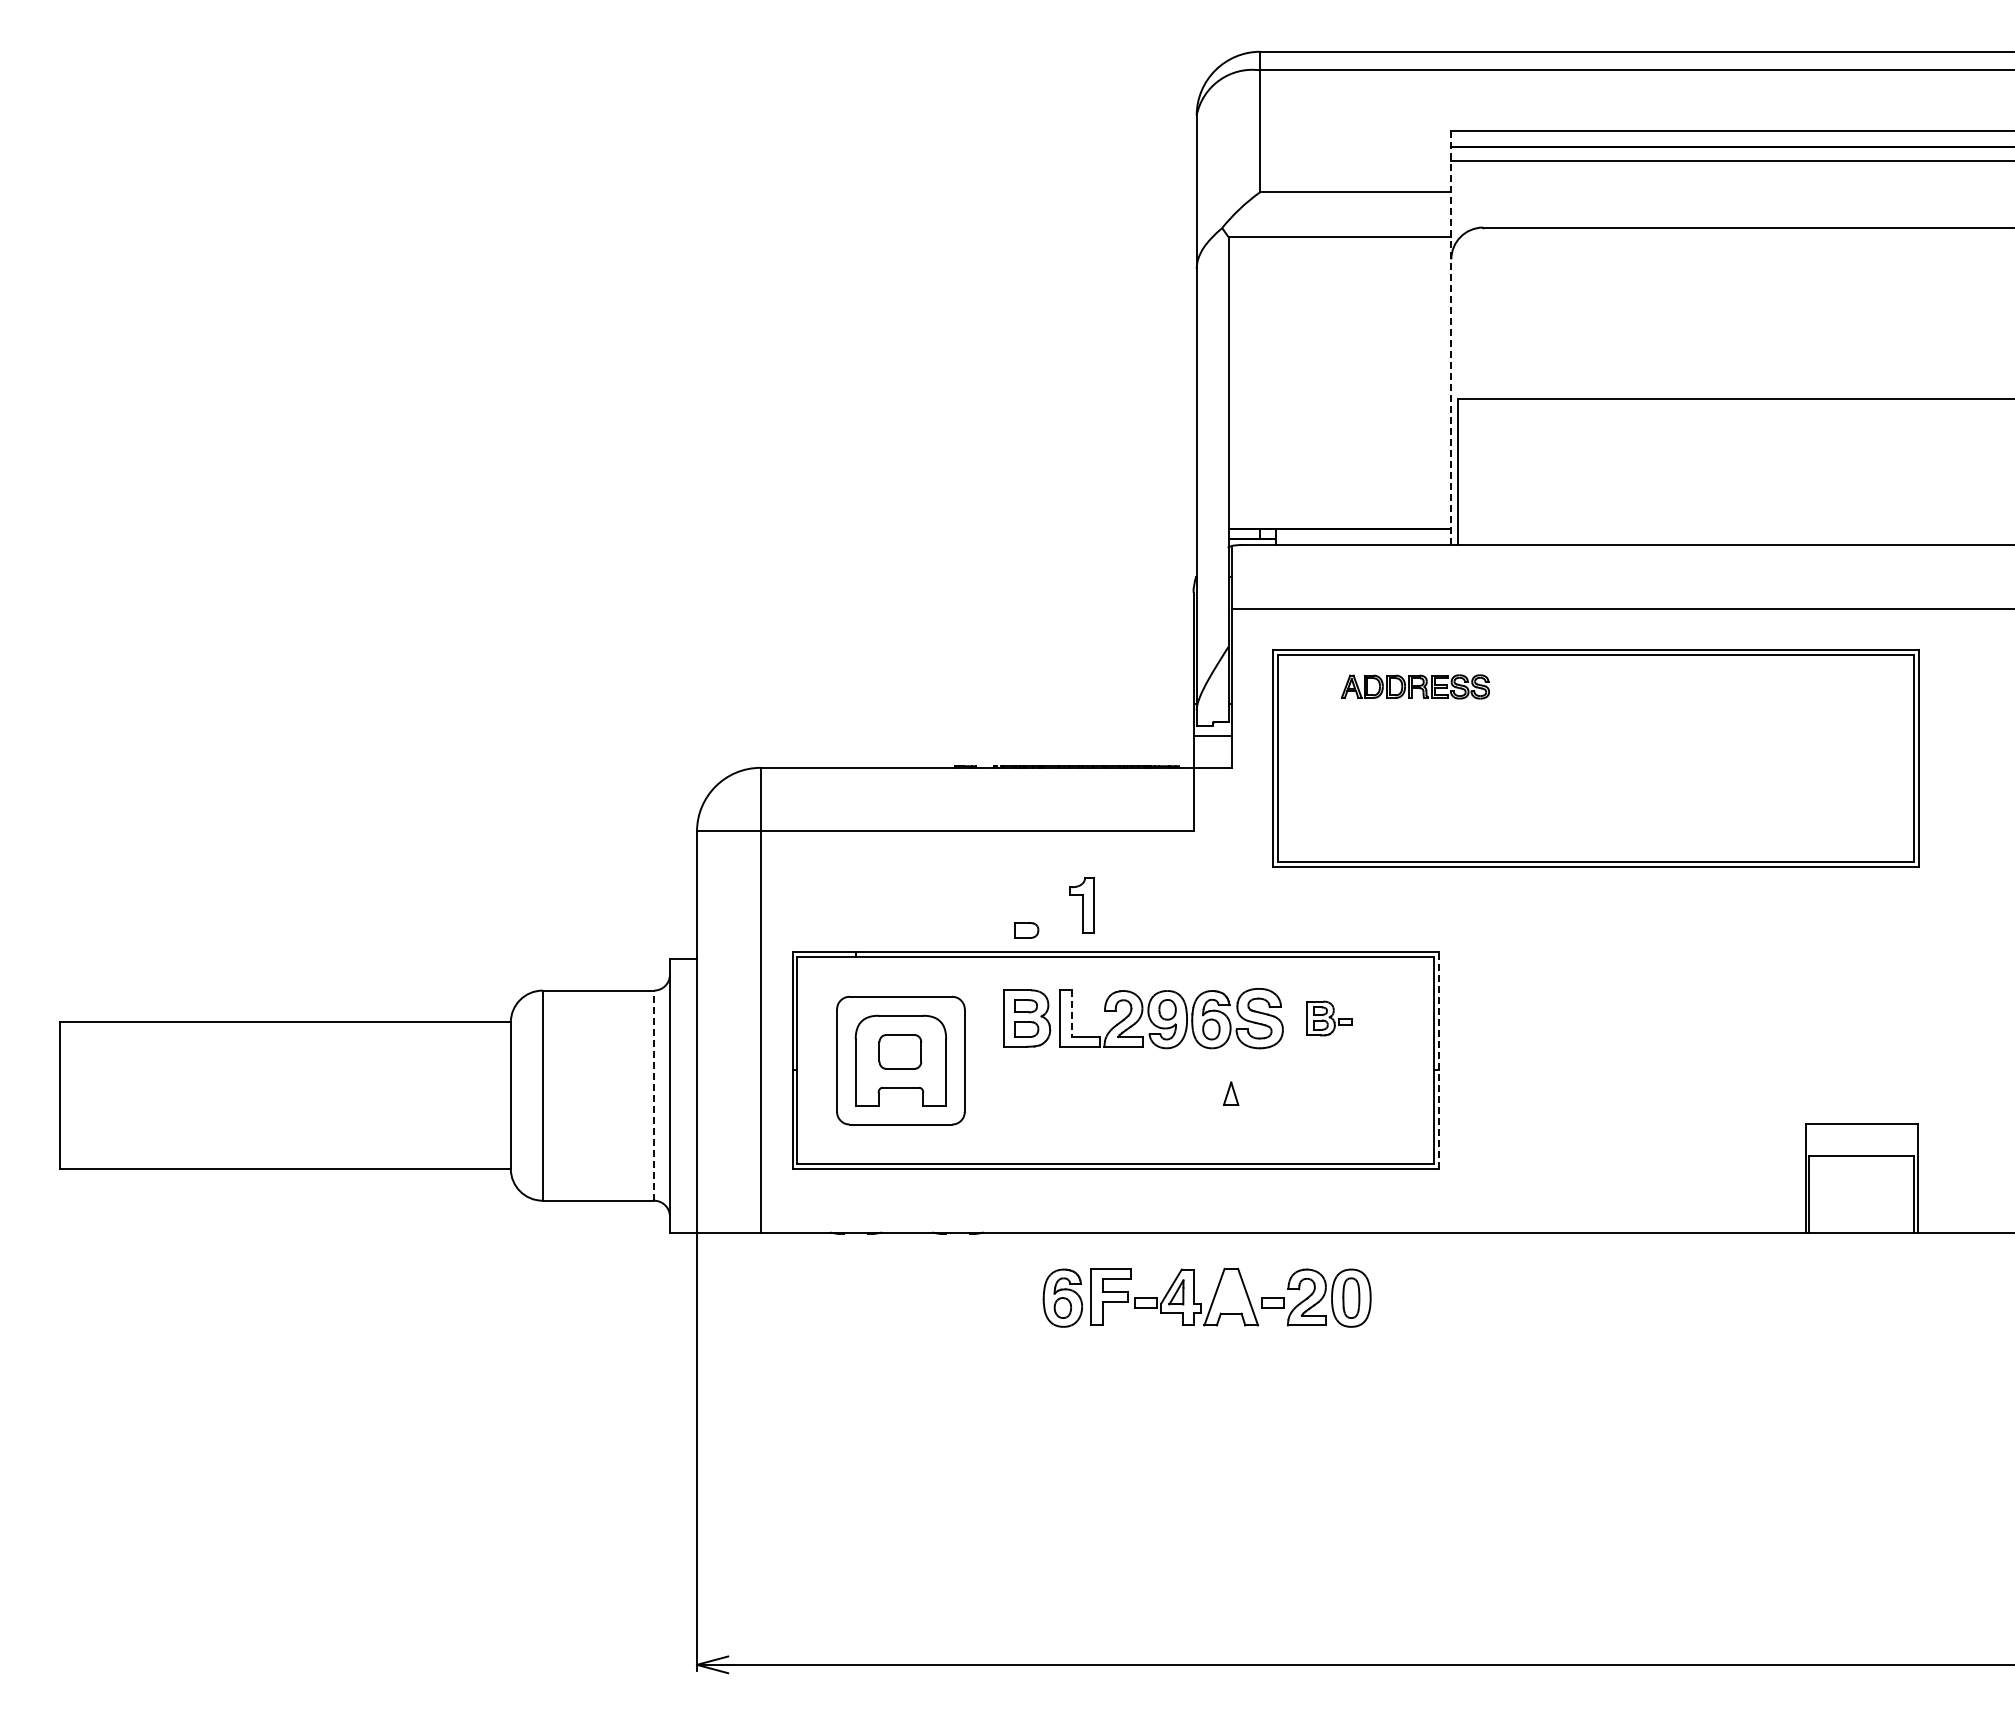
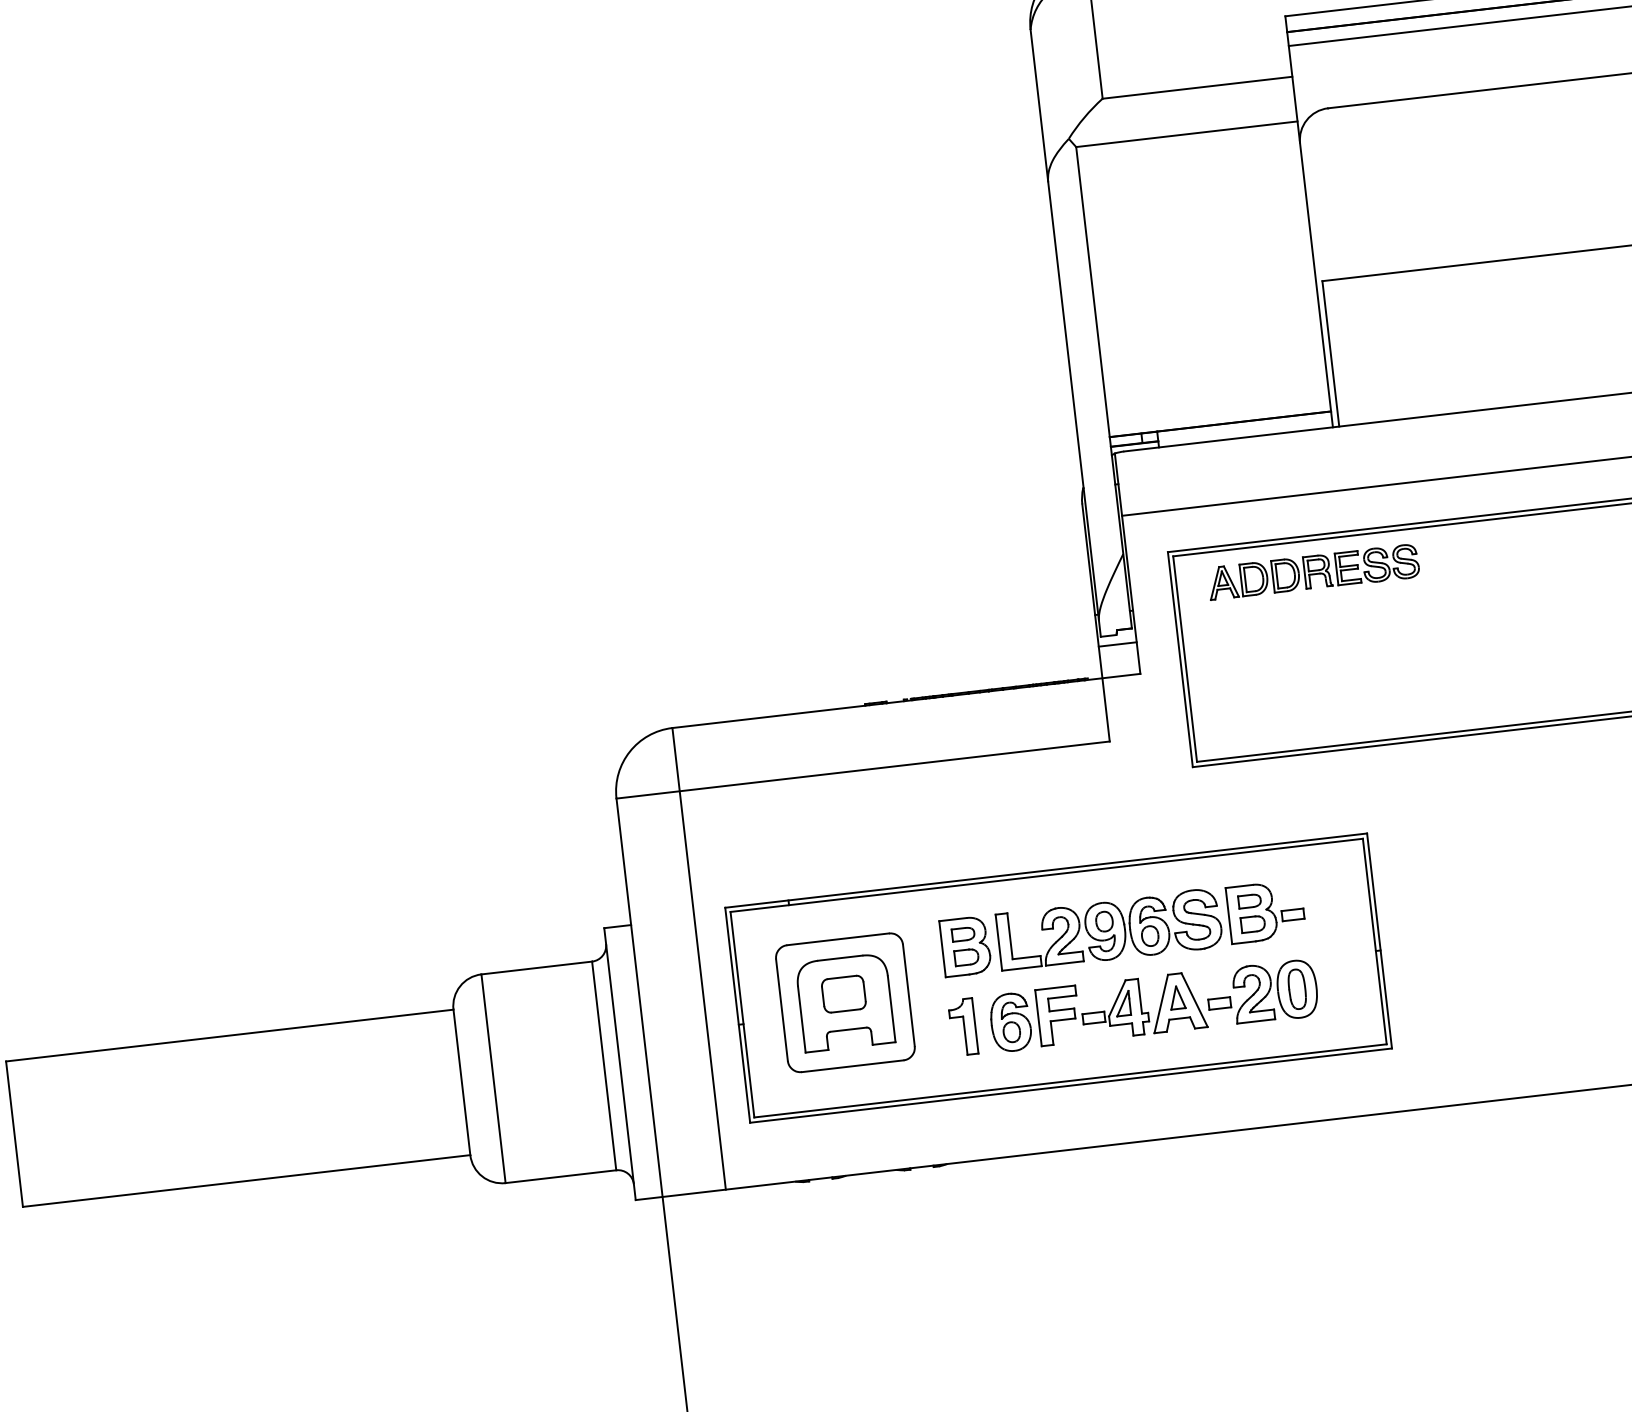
line: (1451, 338) -> (1309, 222), dashed -> solid
part: (1415, 686) -> (1313, 571), size x1.43
part: (1081, 905) -> (962, 1027), moved
part: (1026, 930) -> (955, 859), removed
line: (1072, 1013) -> (1010, 936), dashed -> solid
part: (1329, 1018) -> (1266, 911), size x1.67
line: (1438, 1060) -> (1379, 940), dashed -> solid
line: (654, 1095) -> (604, 1065), dashed -> solid
part: (1212, 1299) -> (1159, 1006), moved

